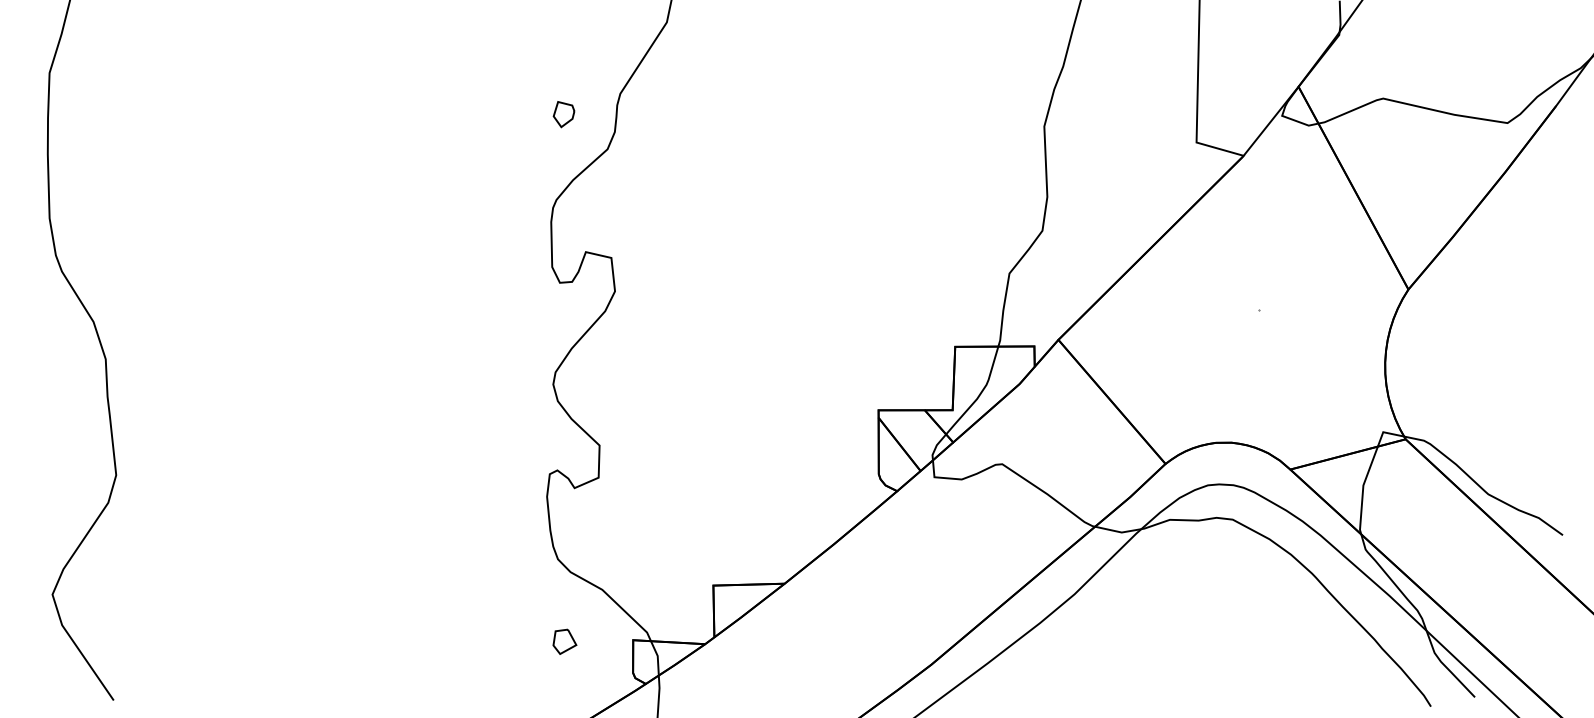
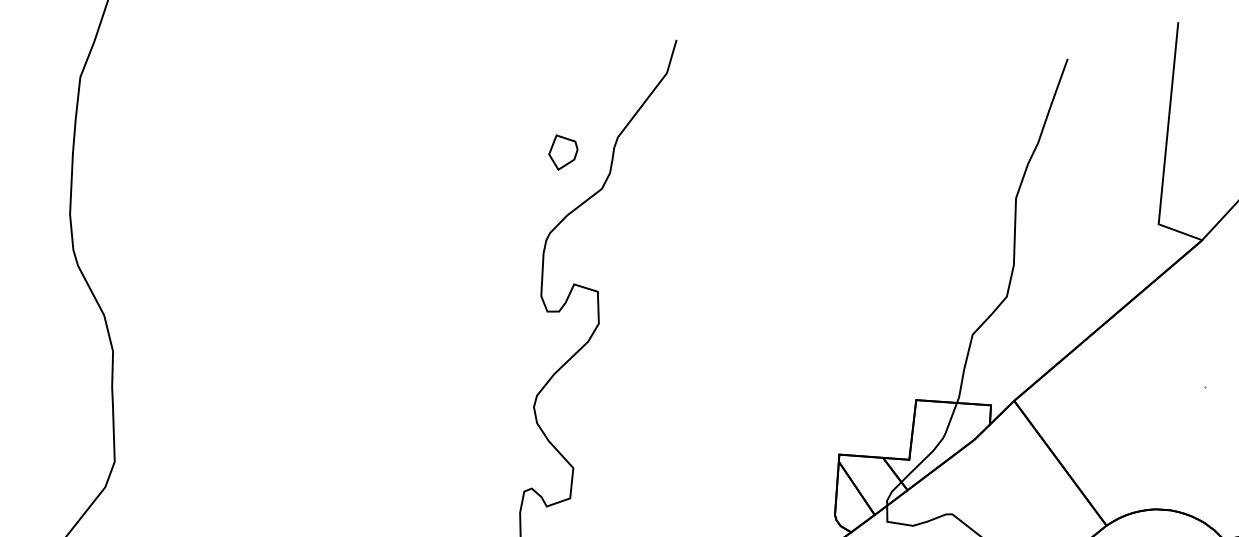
part: (563, 114) -> (562, 152), size x1.43

